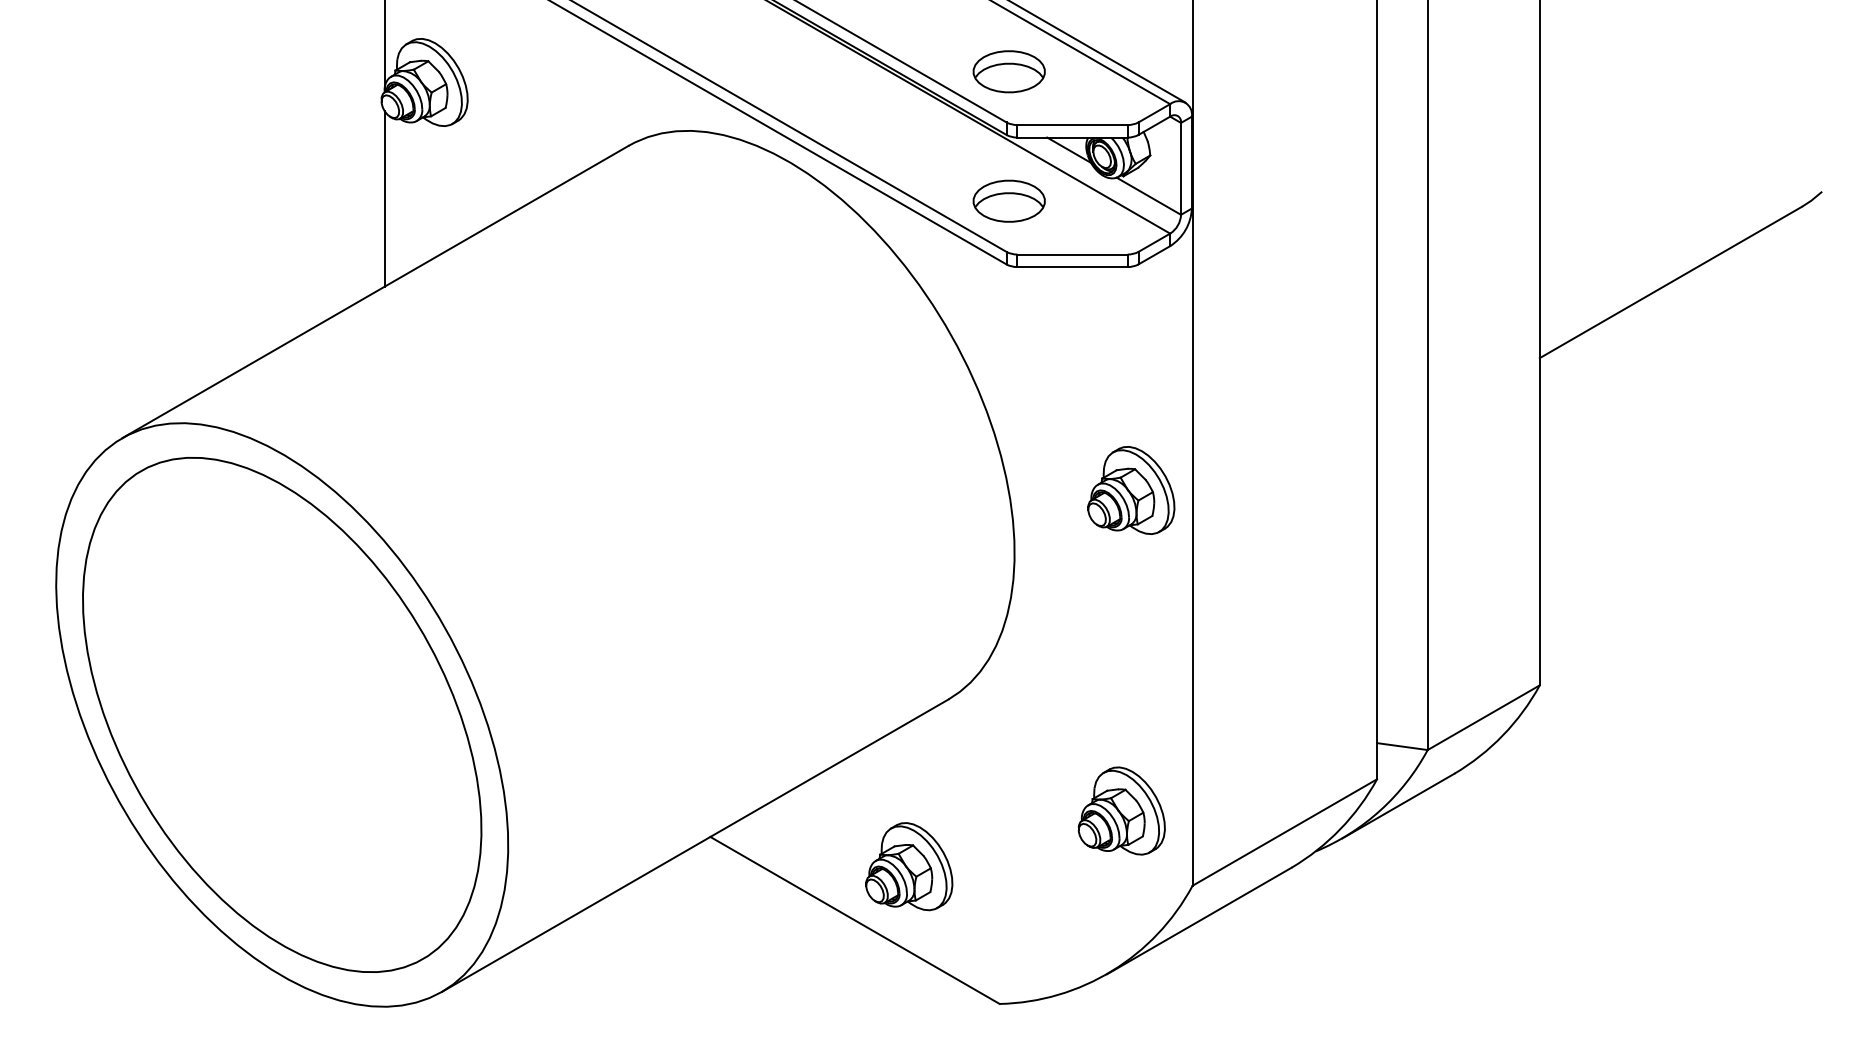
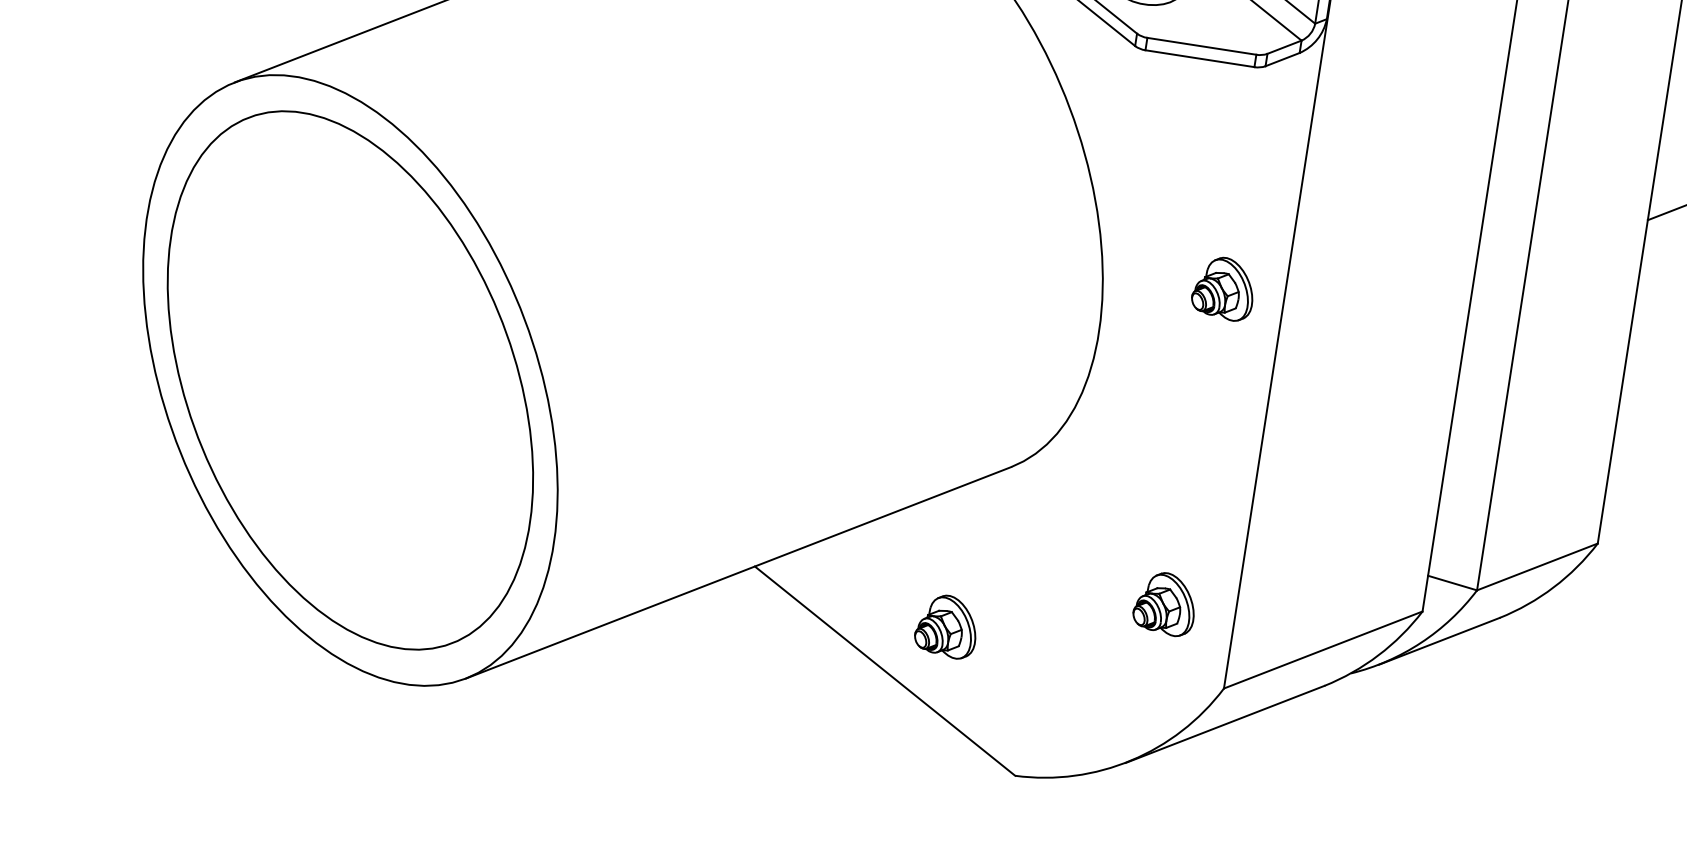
part: (1131, 490) -> (1224, 288), size x0.7
part: (1121, 810) -> (1165, 603), size x0.7
part: (909, 866) -> (947, 626), size x0.7

